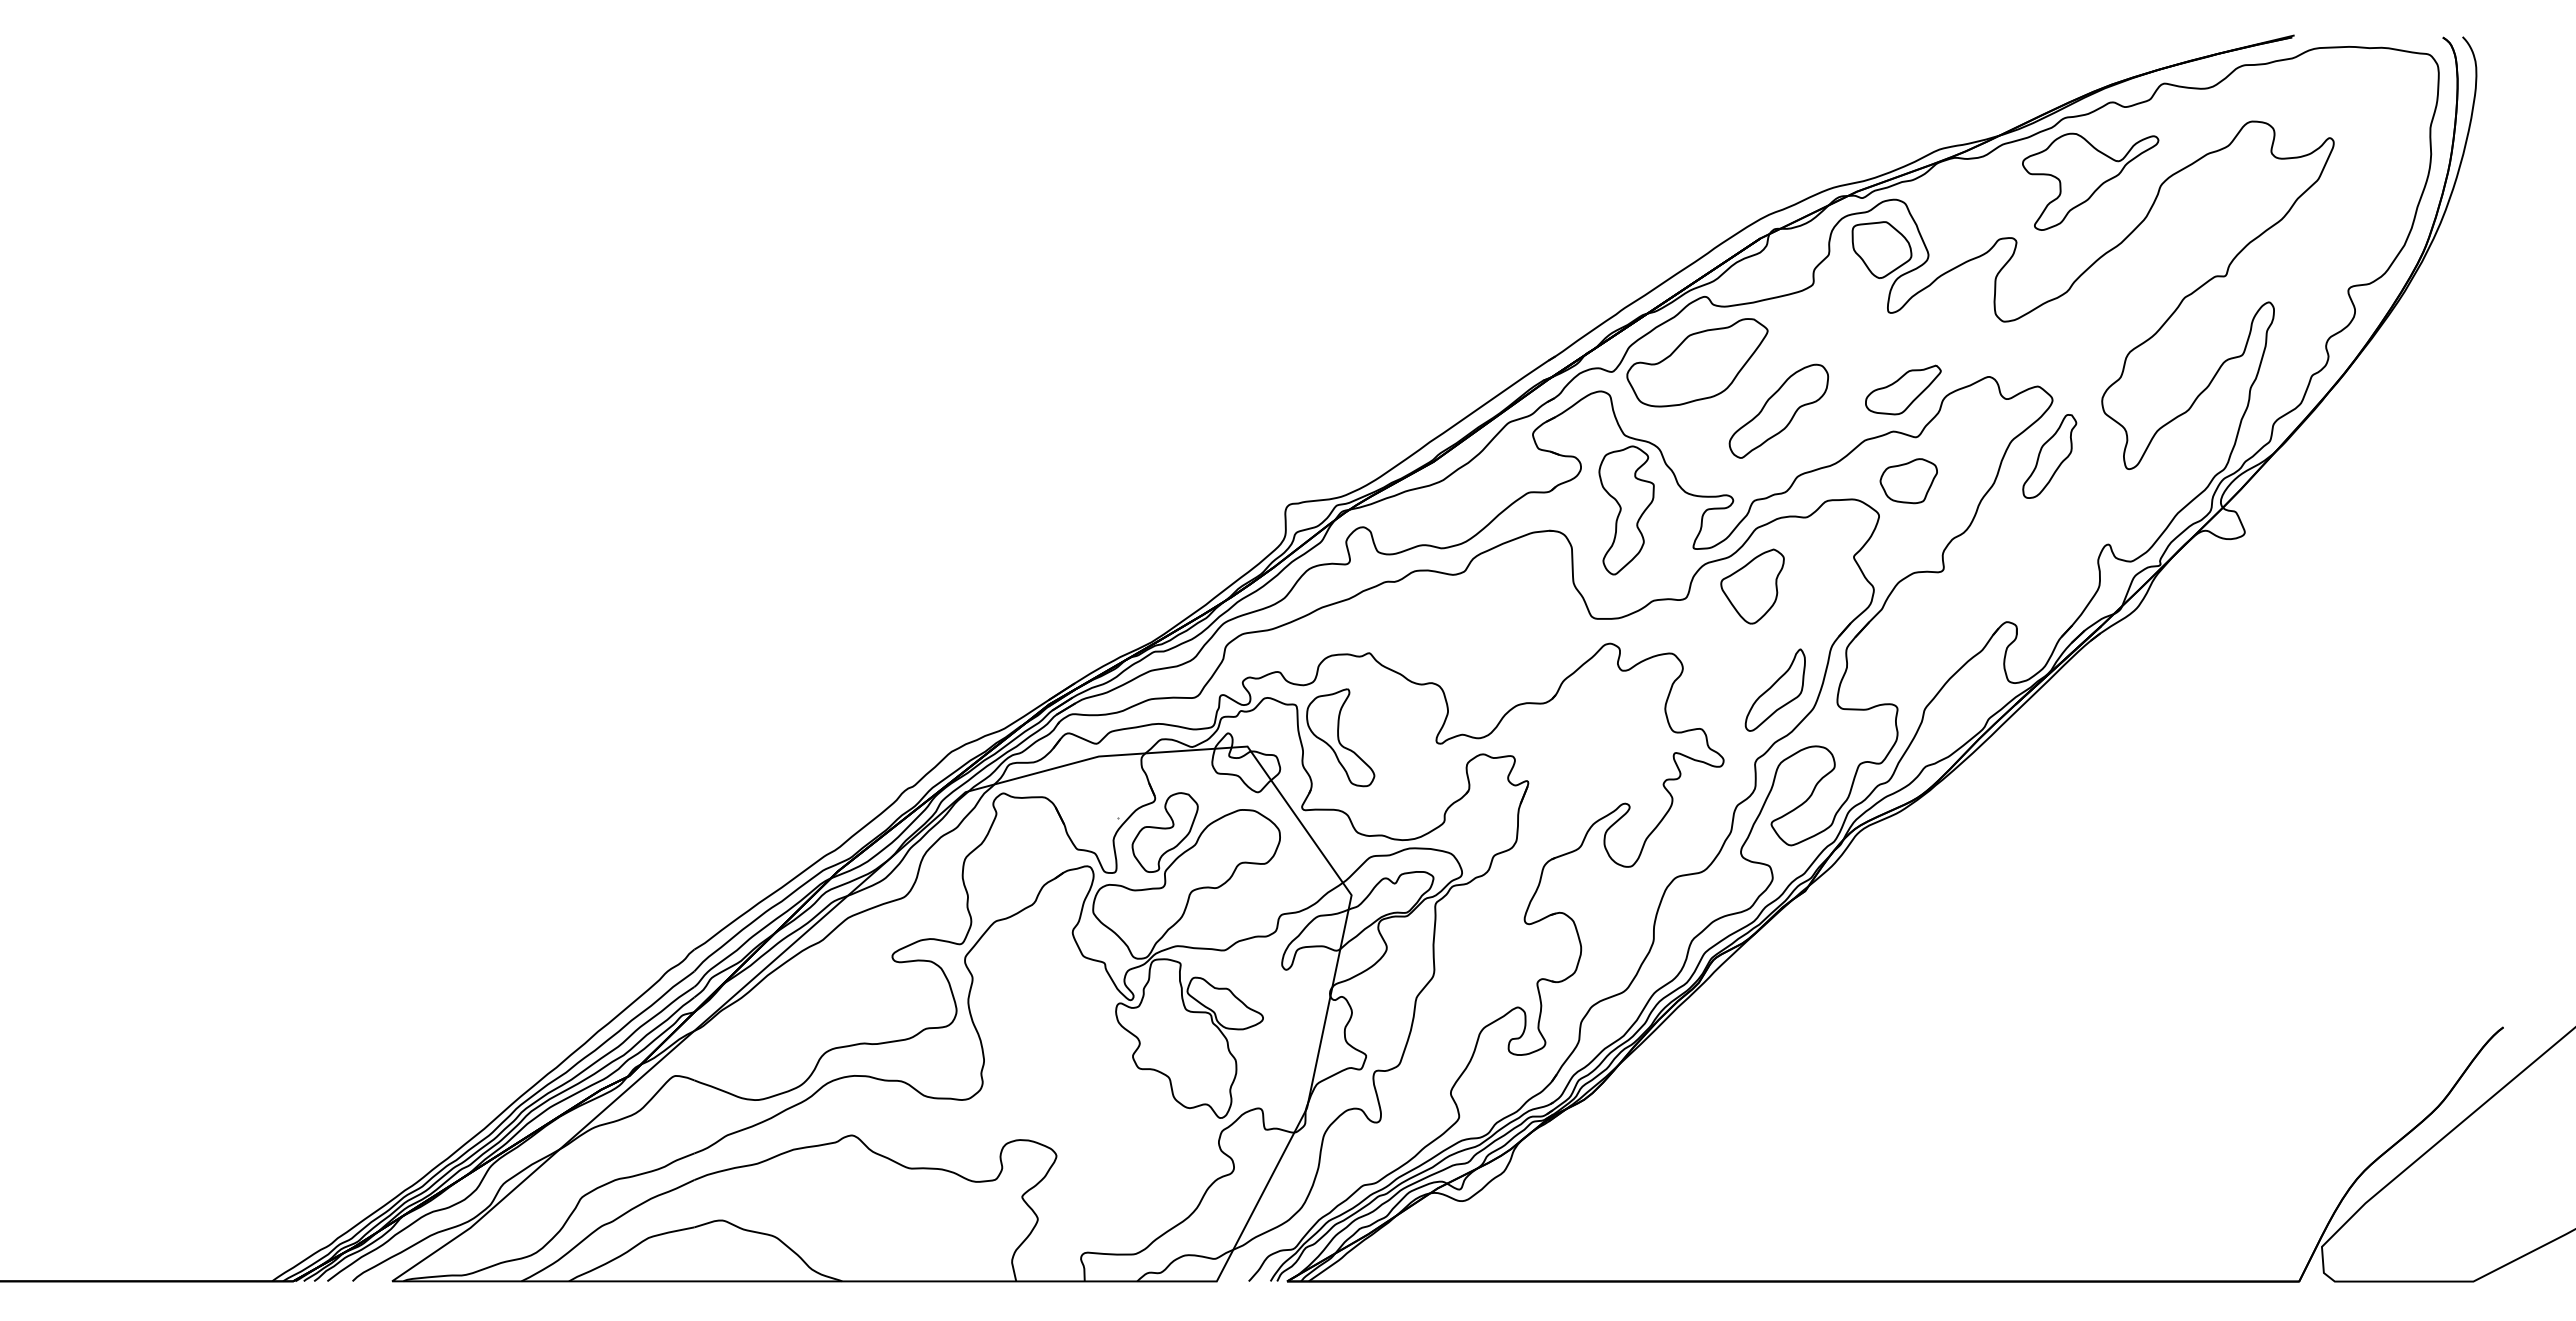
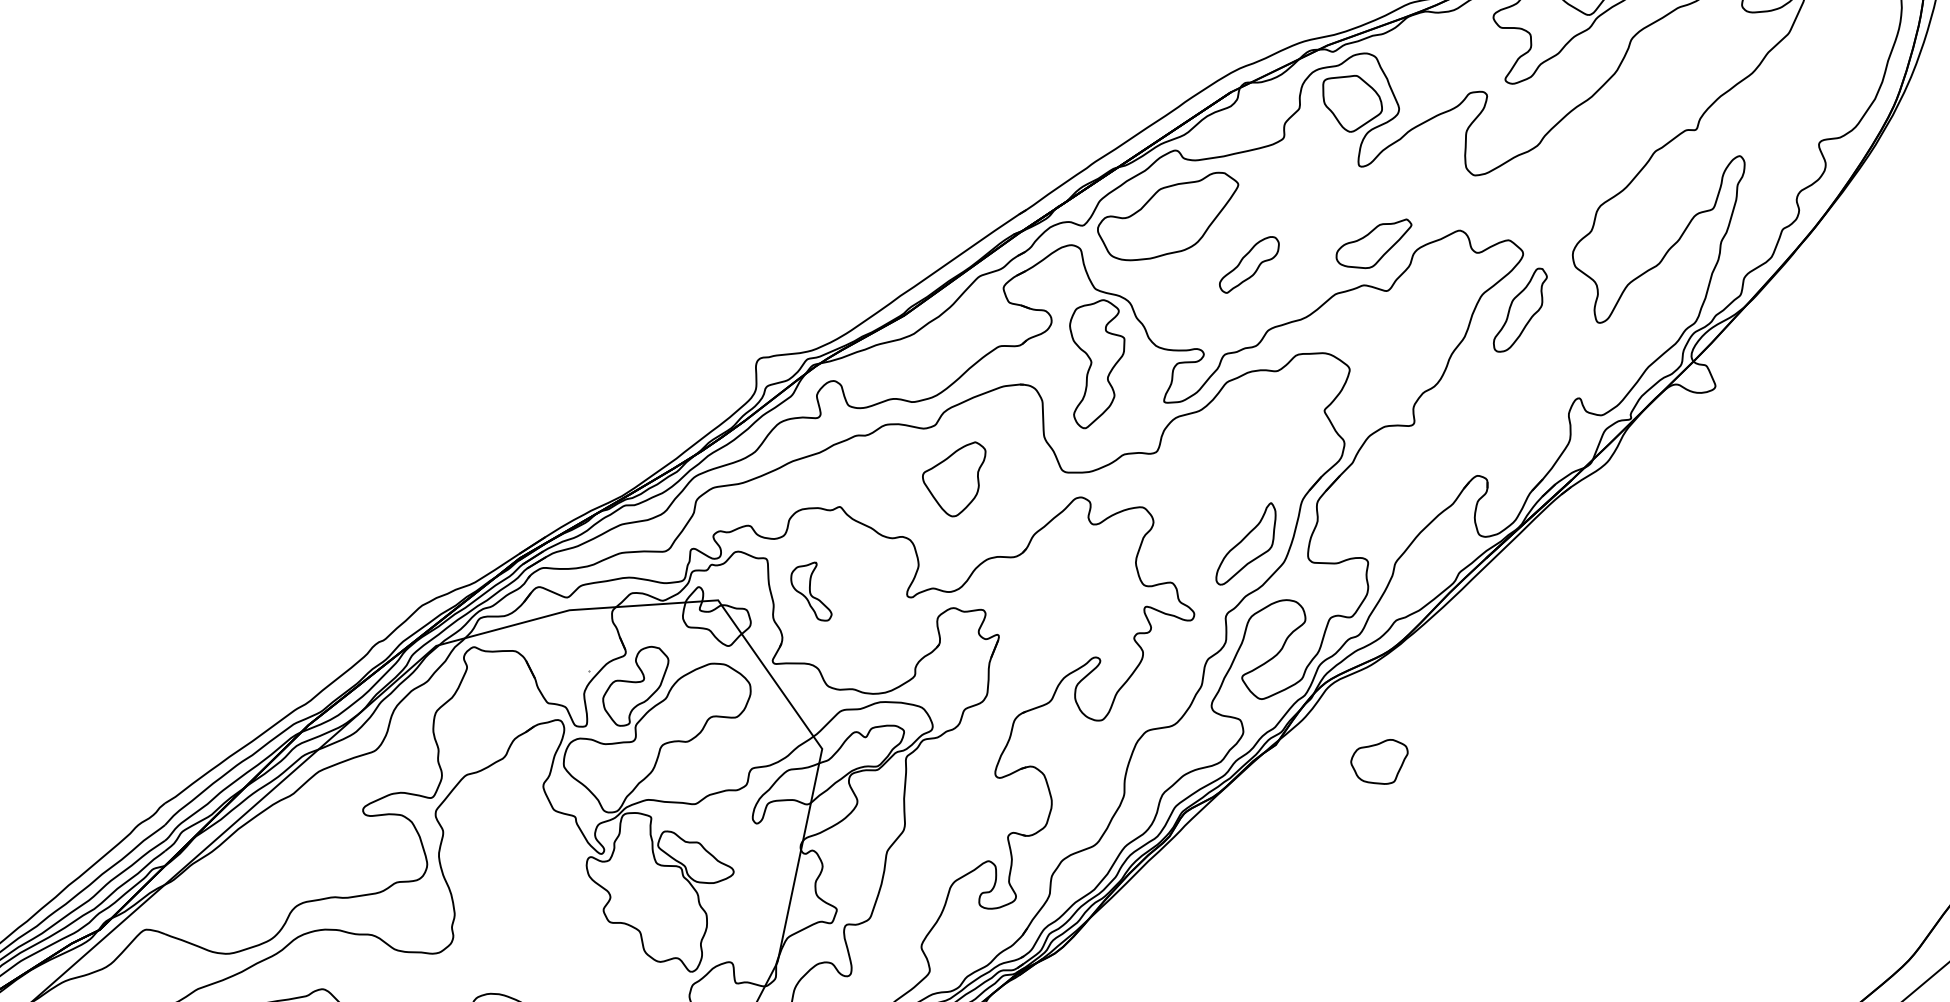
part: (1778, 410) -> (1249, 264), size x0.6
part: (1908, 481) -> (1379, 762), moved
part: (1752, 586) -> (954, 479), moved
part: (1340, 737) -> (811, 591), size x0.6

